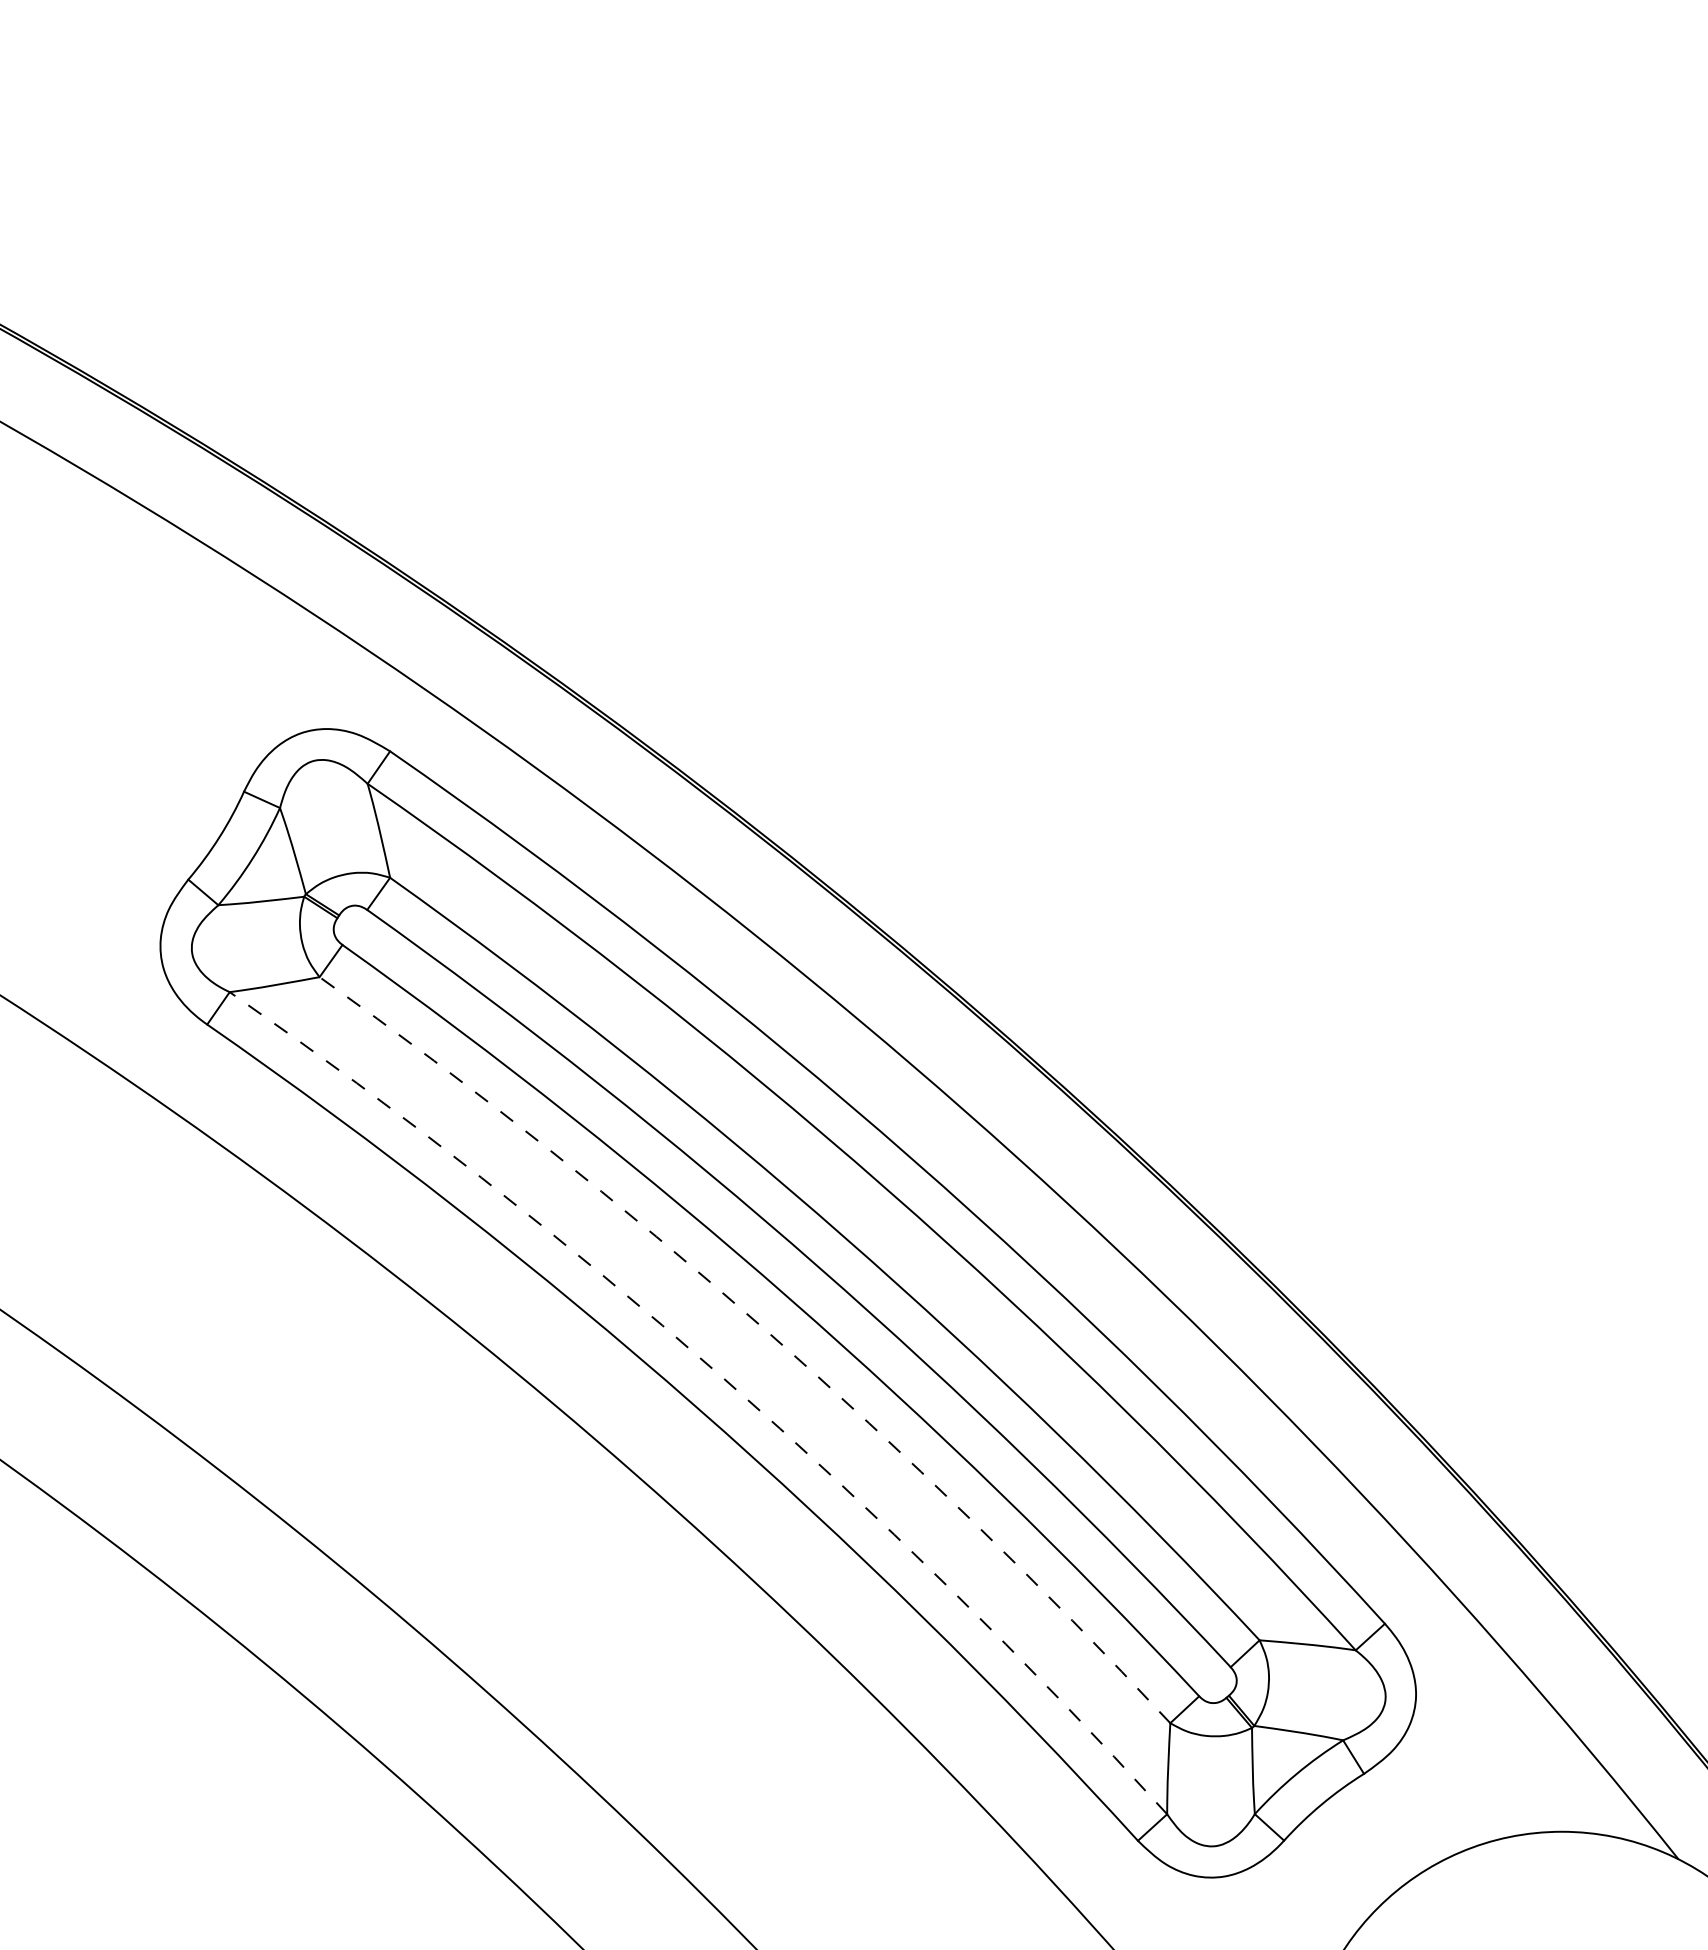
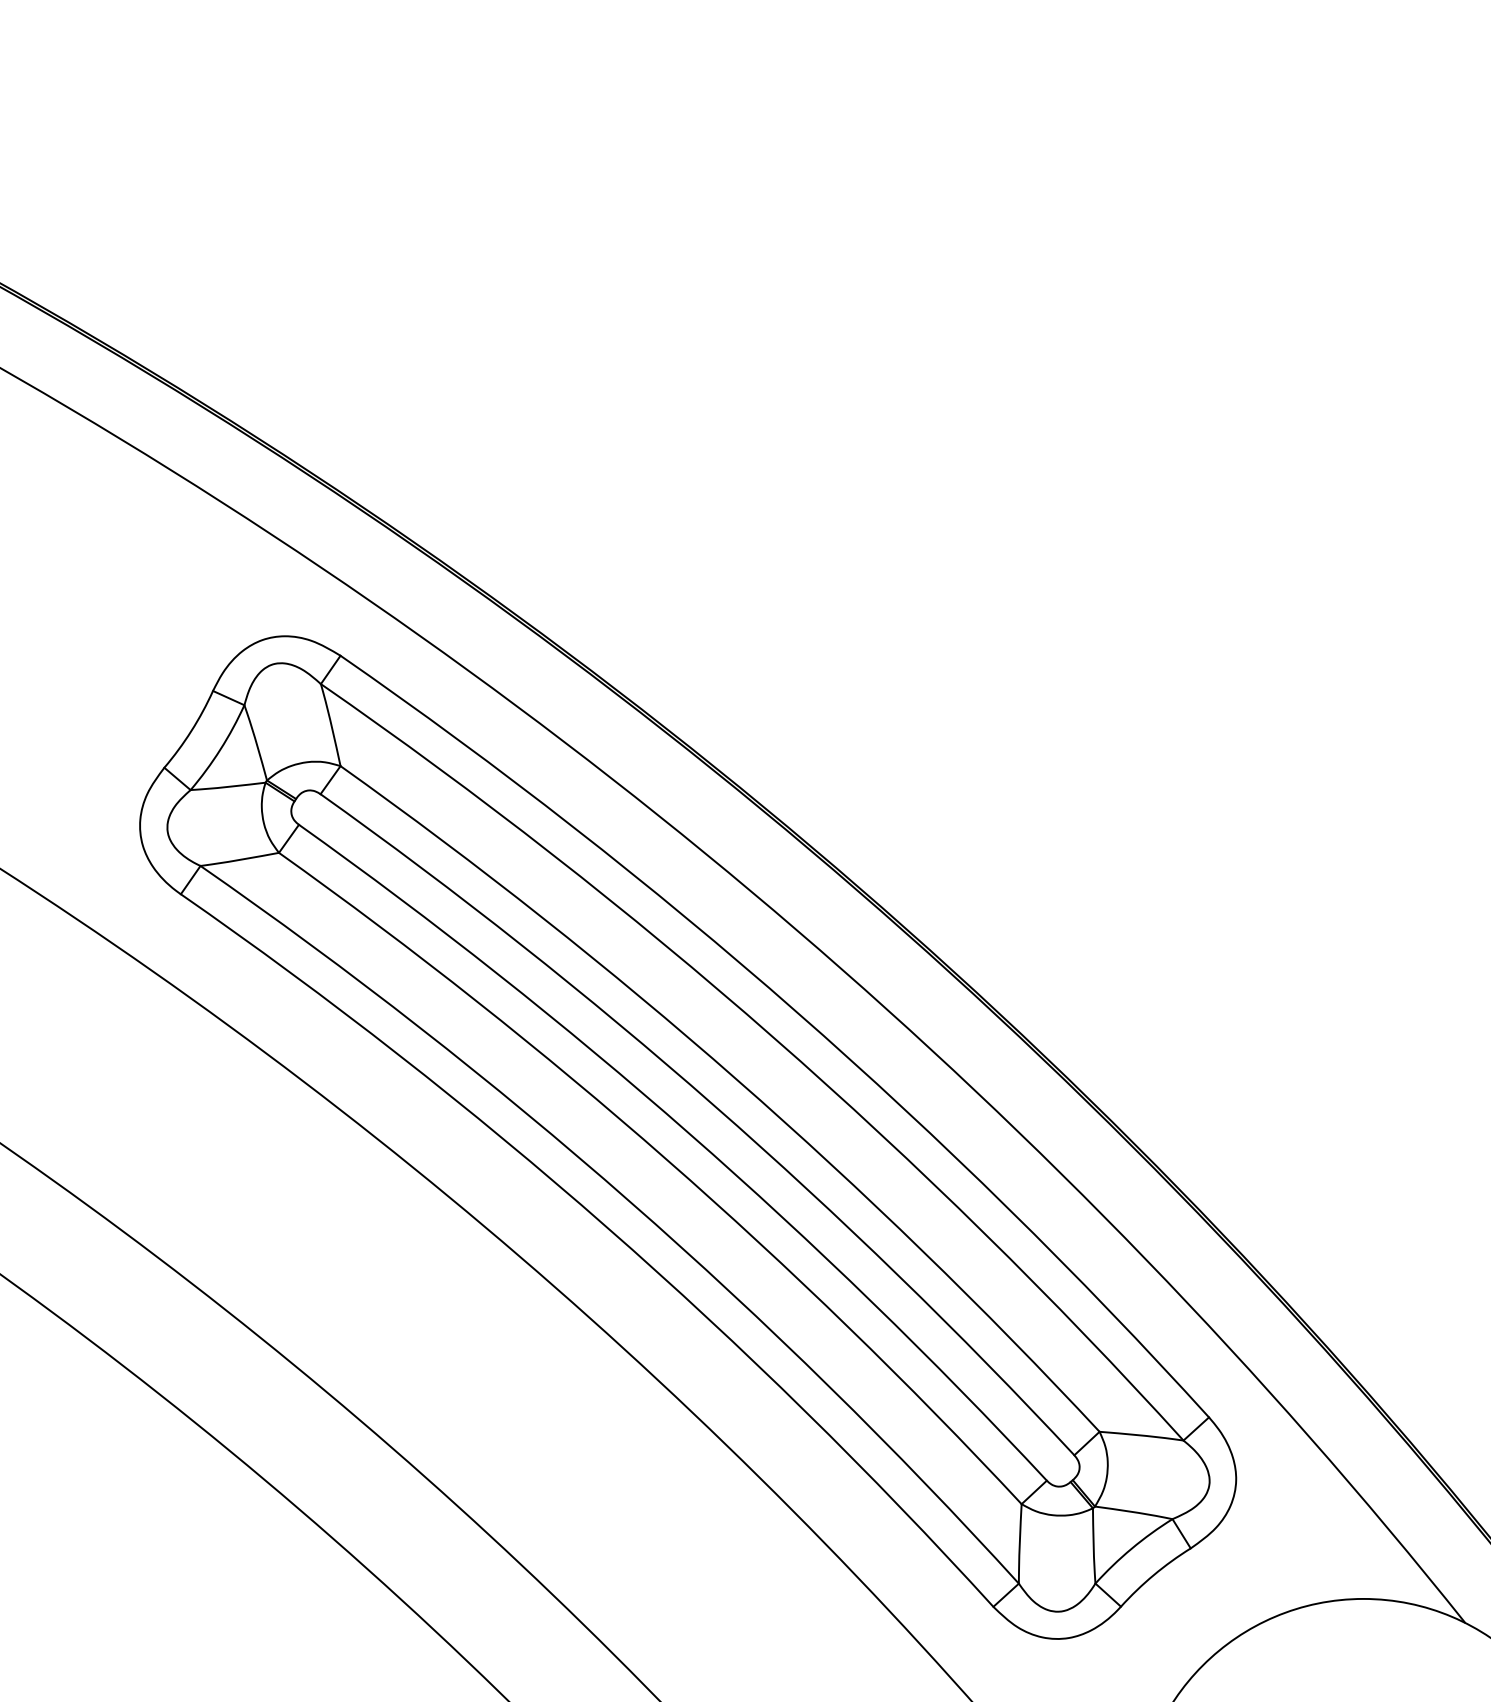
arc: (763, 1328) -> (666, 1159), dashed -> solid
arc: (722, 1376) -> (630, 1201), dashed -> solid

